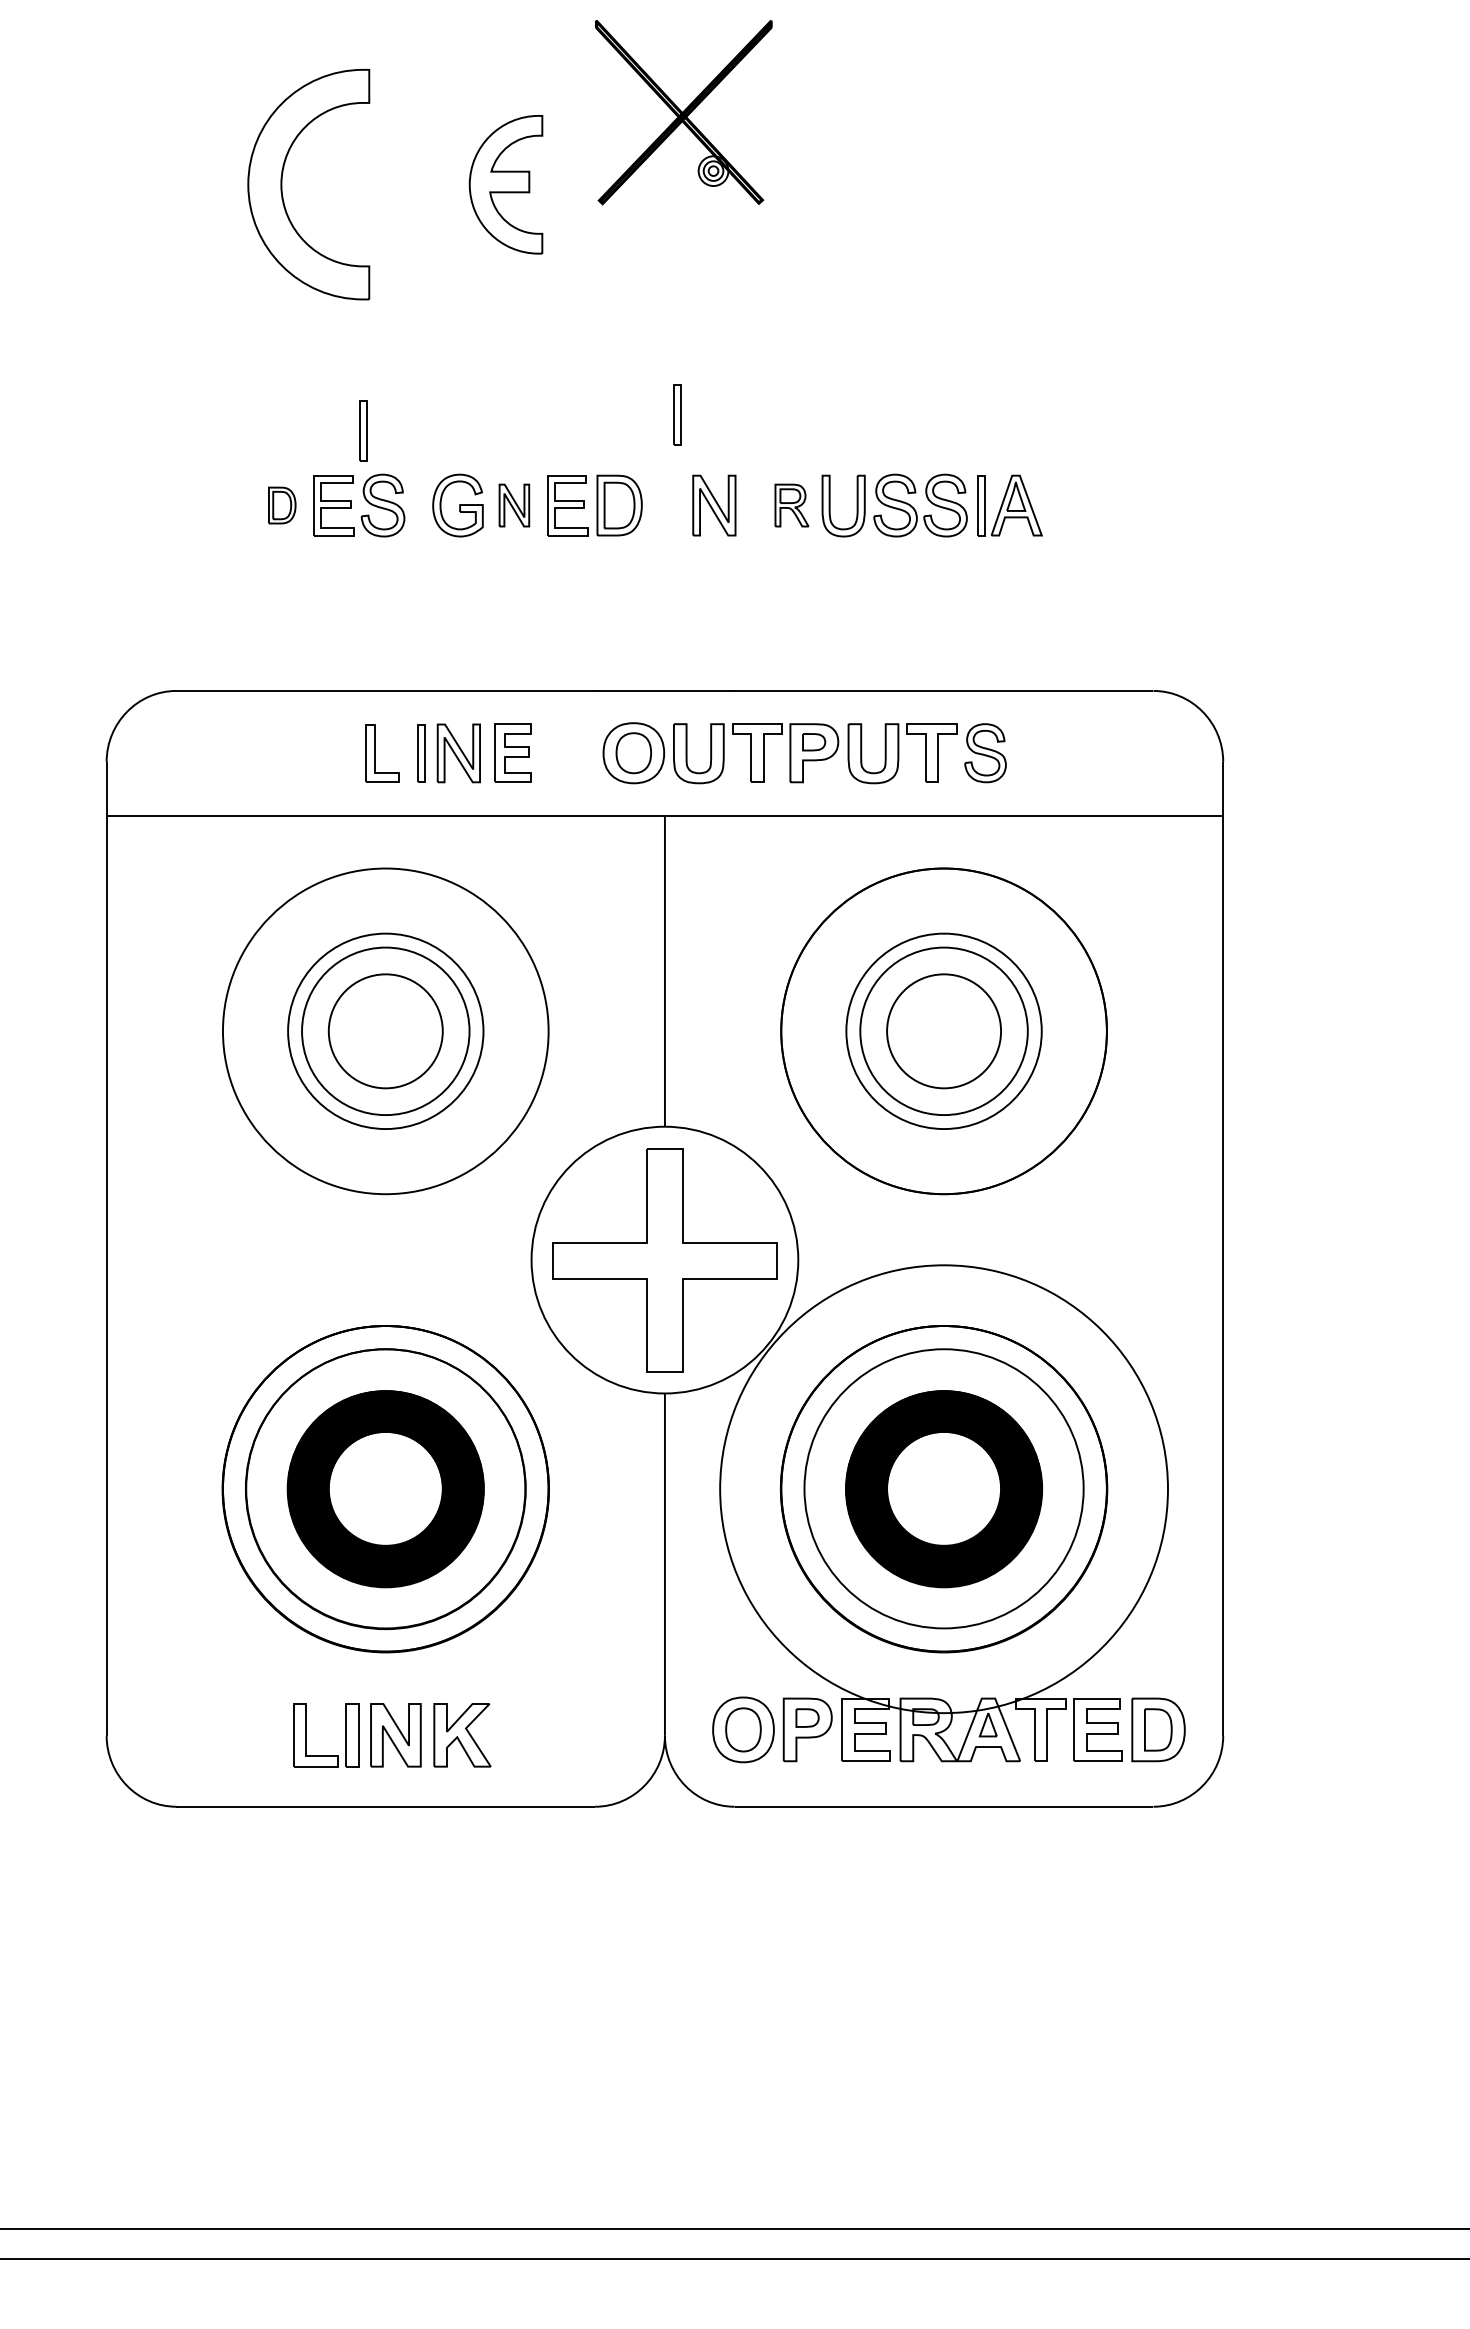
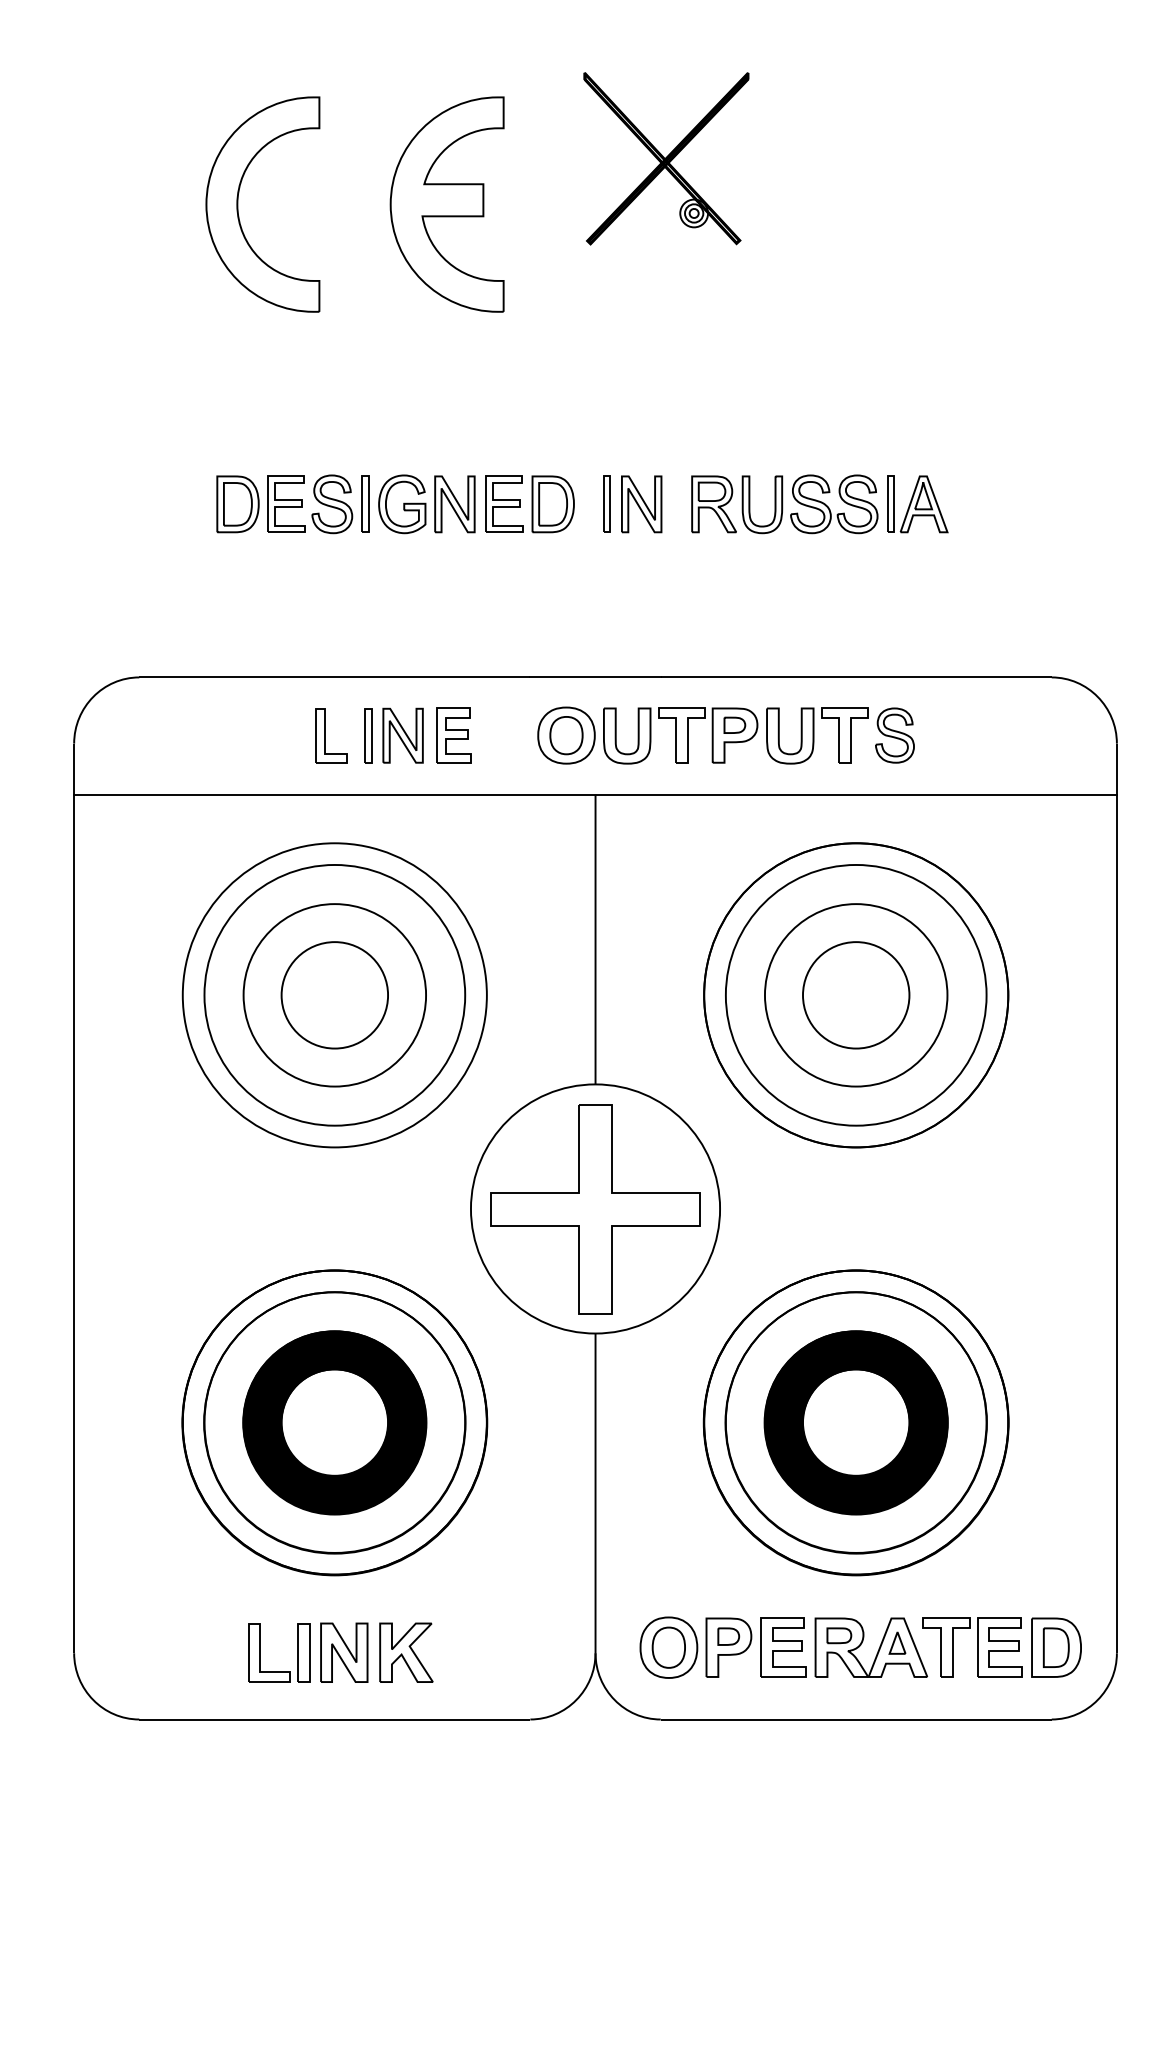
part: (683, 112) -> (666, 158), moved
part: (505, 184) -> (446, 204), size x1.67
part: (677, 414) -> (607, 504), moved
part: (363, 430) -> (365, 504), moved
part: (282, 505) -> (238, 504), size x1.67
part: (514, 505) -> (455, 504), size x1.43
part: (791, 505) -> (713, 504), size x1.43
circle: (385, 1030) -> (334, 994), size x1.67
circle: (943, 1030) -> (855, 994), size x1.67
circle: (944, 1489) -> (856, 1423), size x0.62

